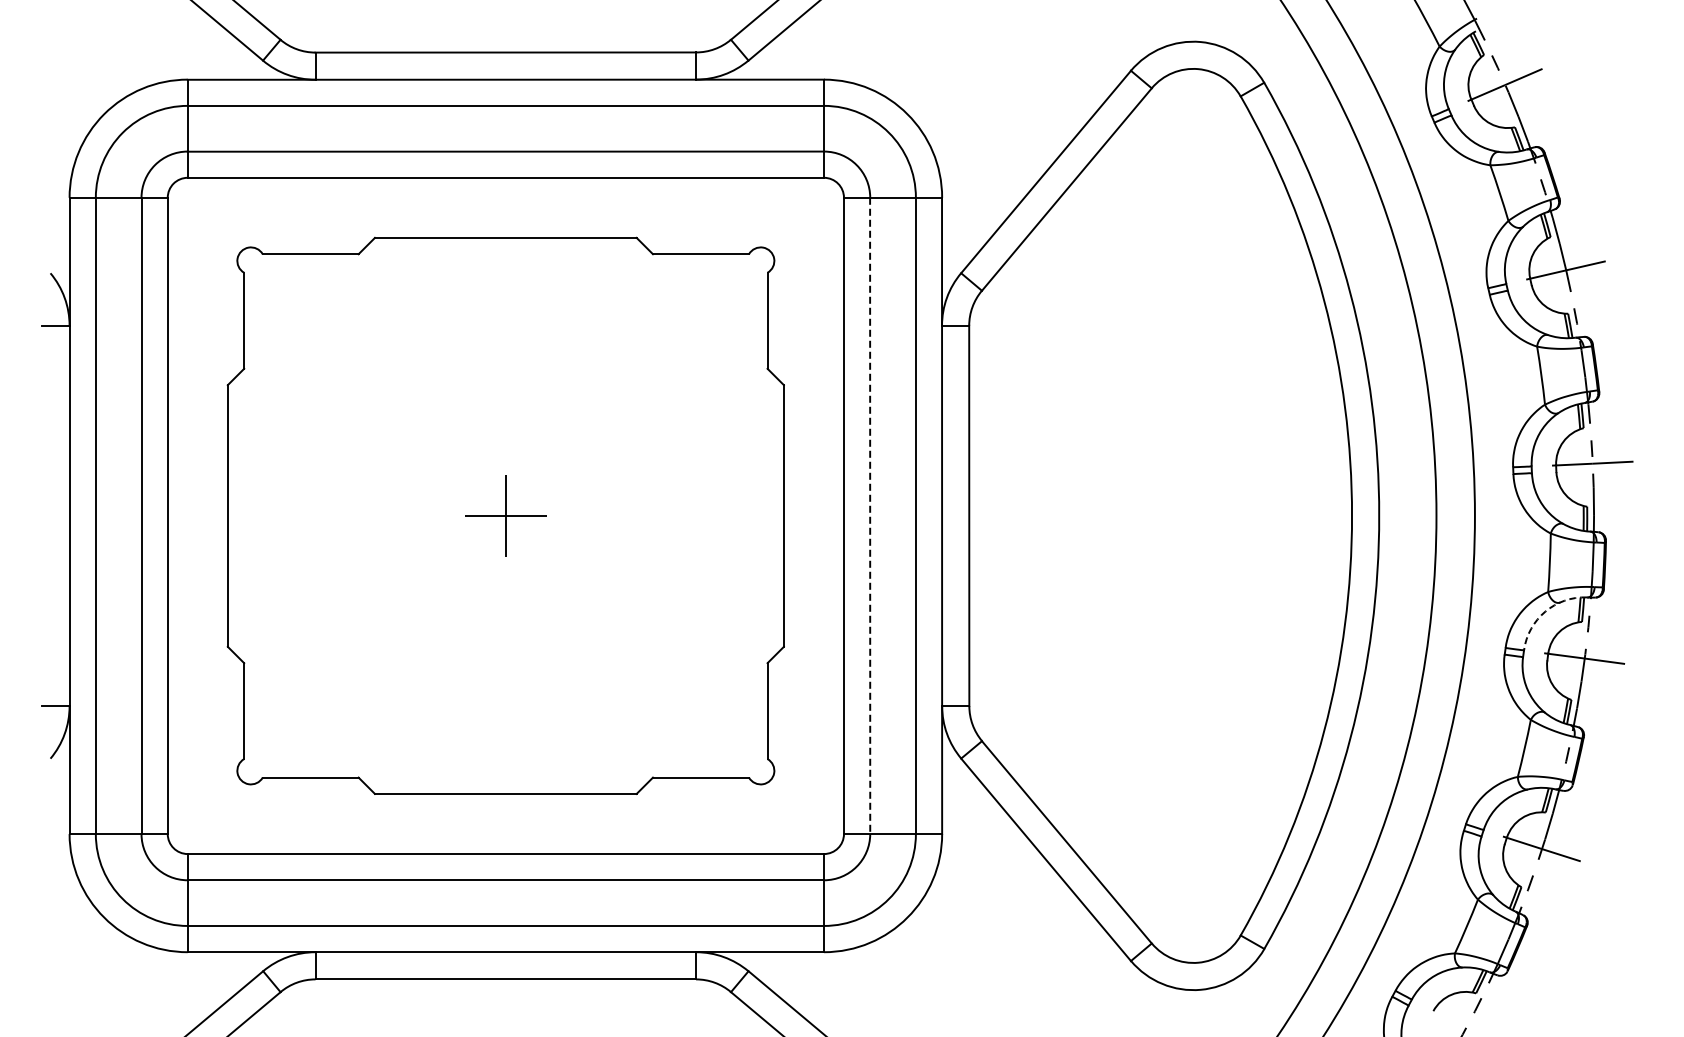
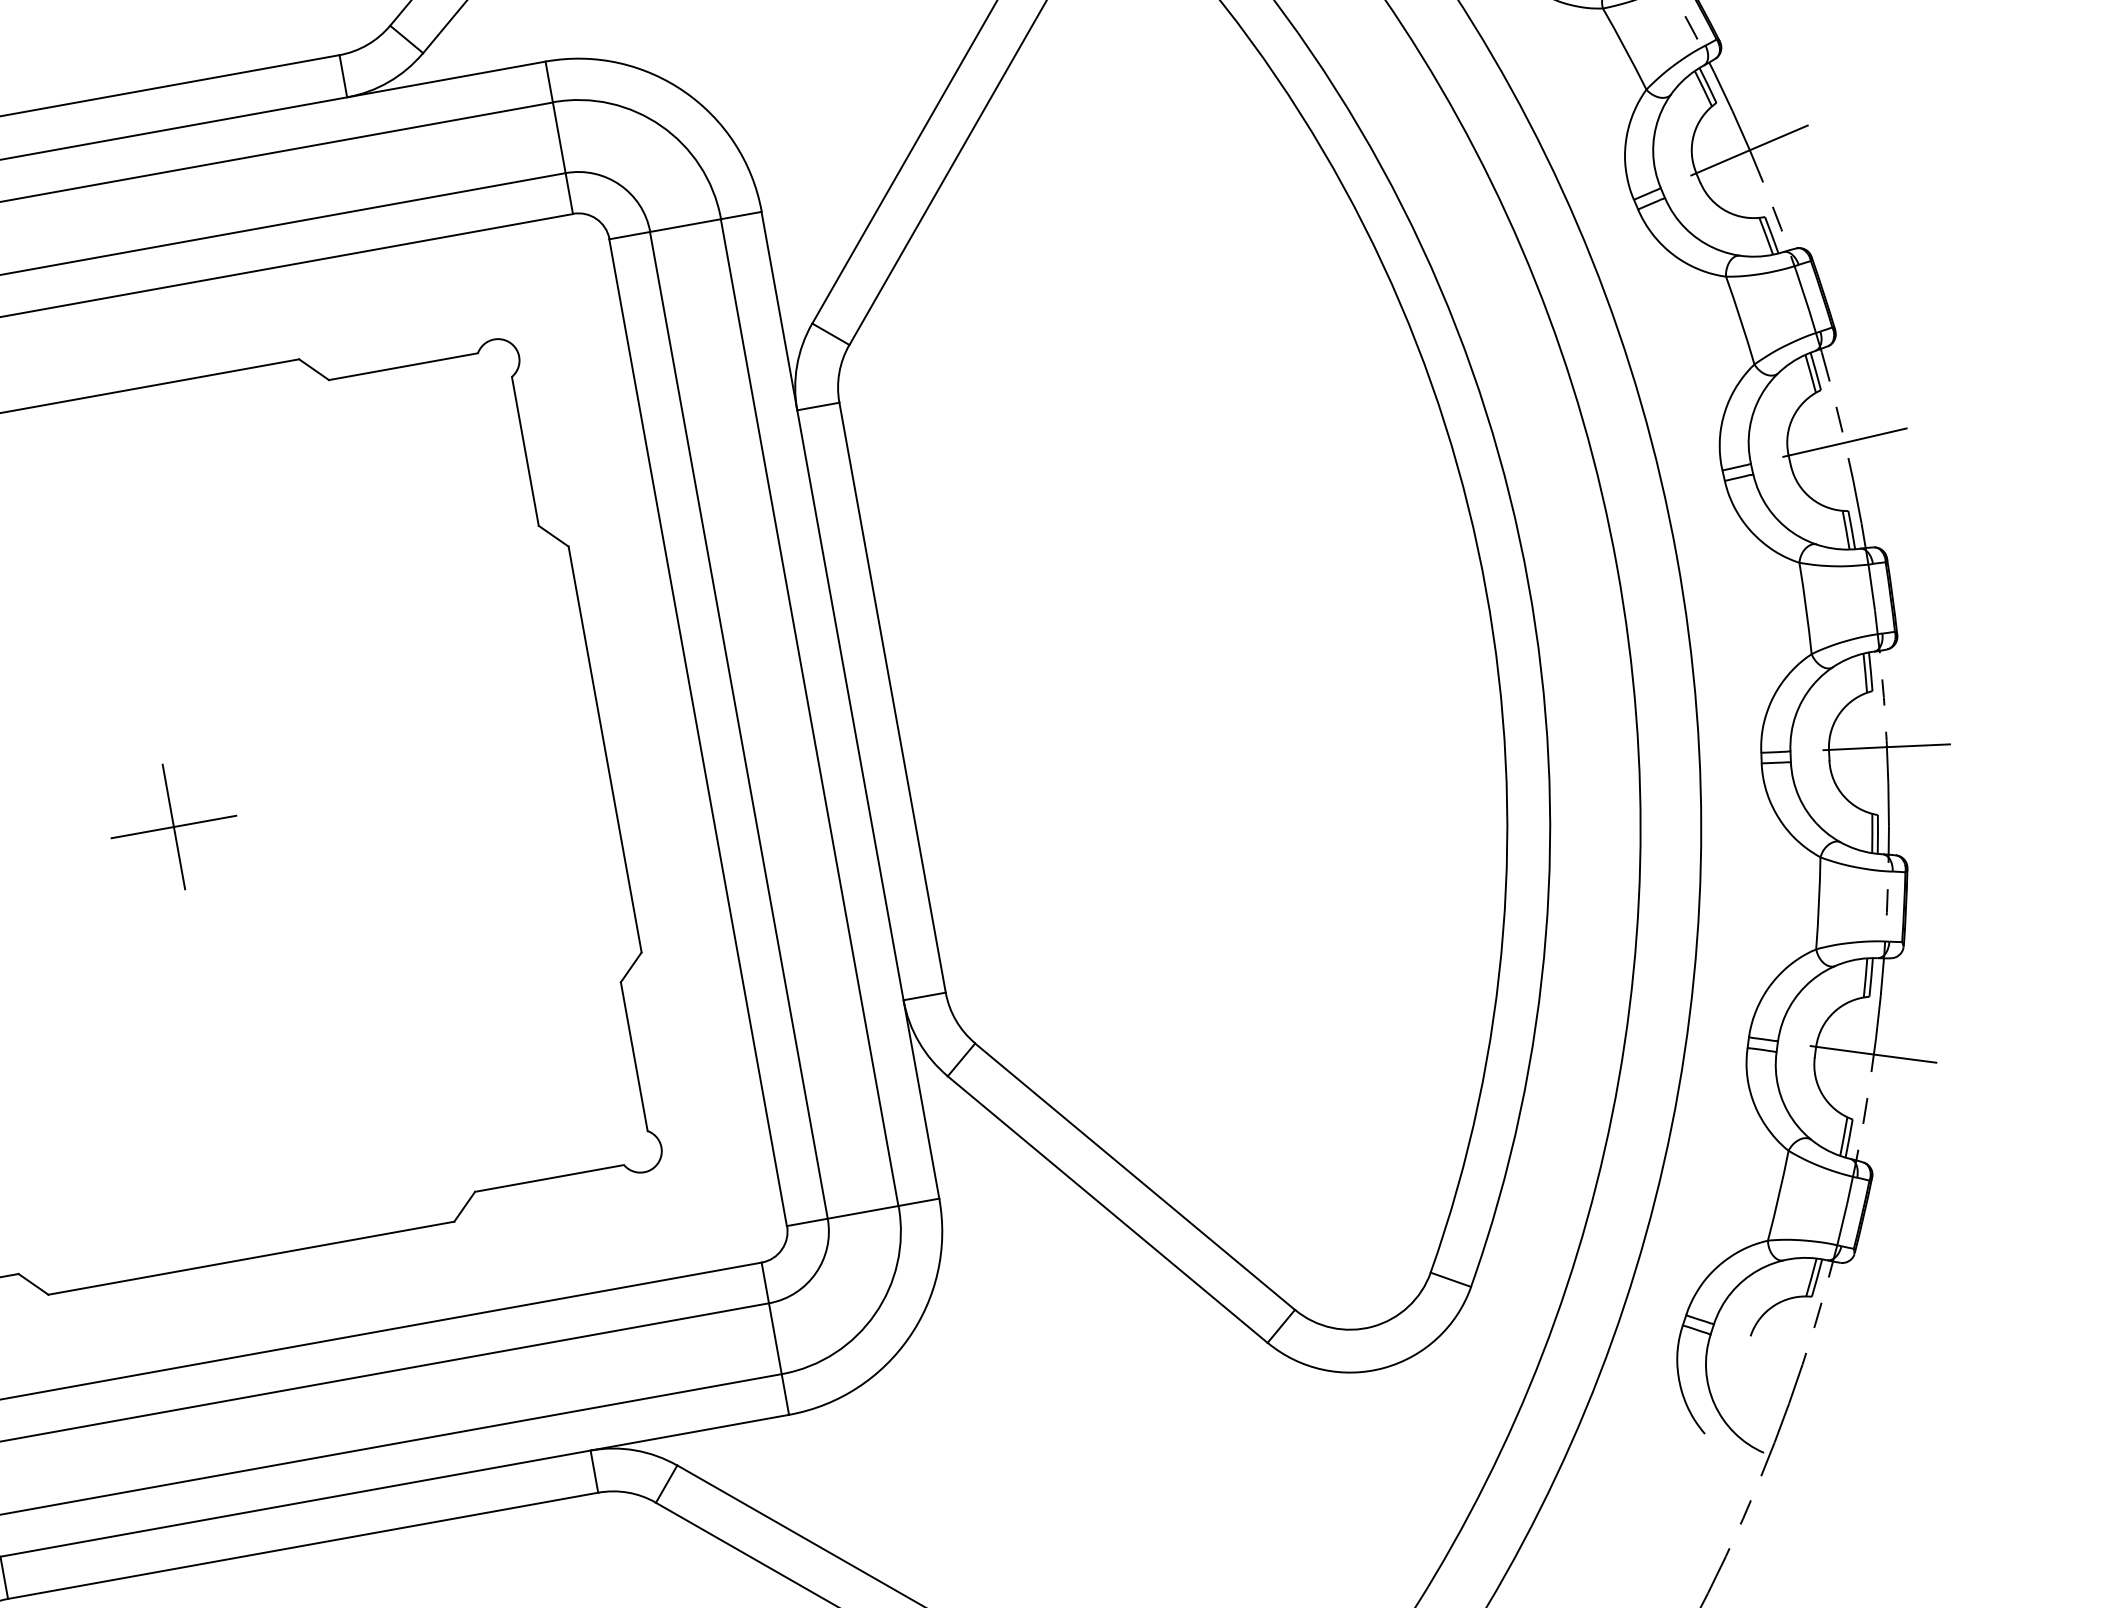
line: (870, 516) -> (739, 726), dashed -> solid
arc: (1545, 611) -> (1812, 685), dashed -> solid

